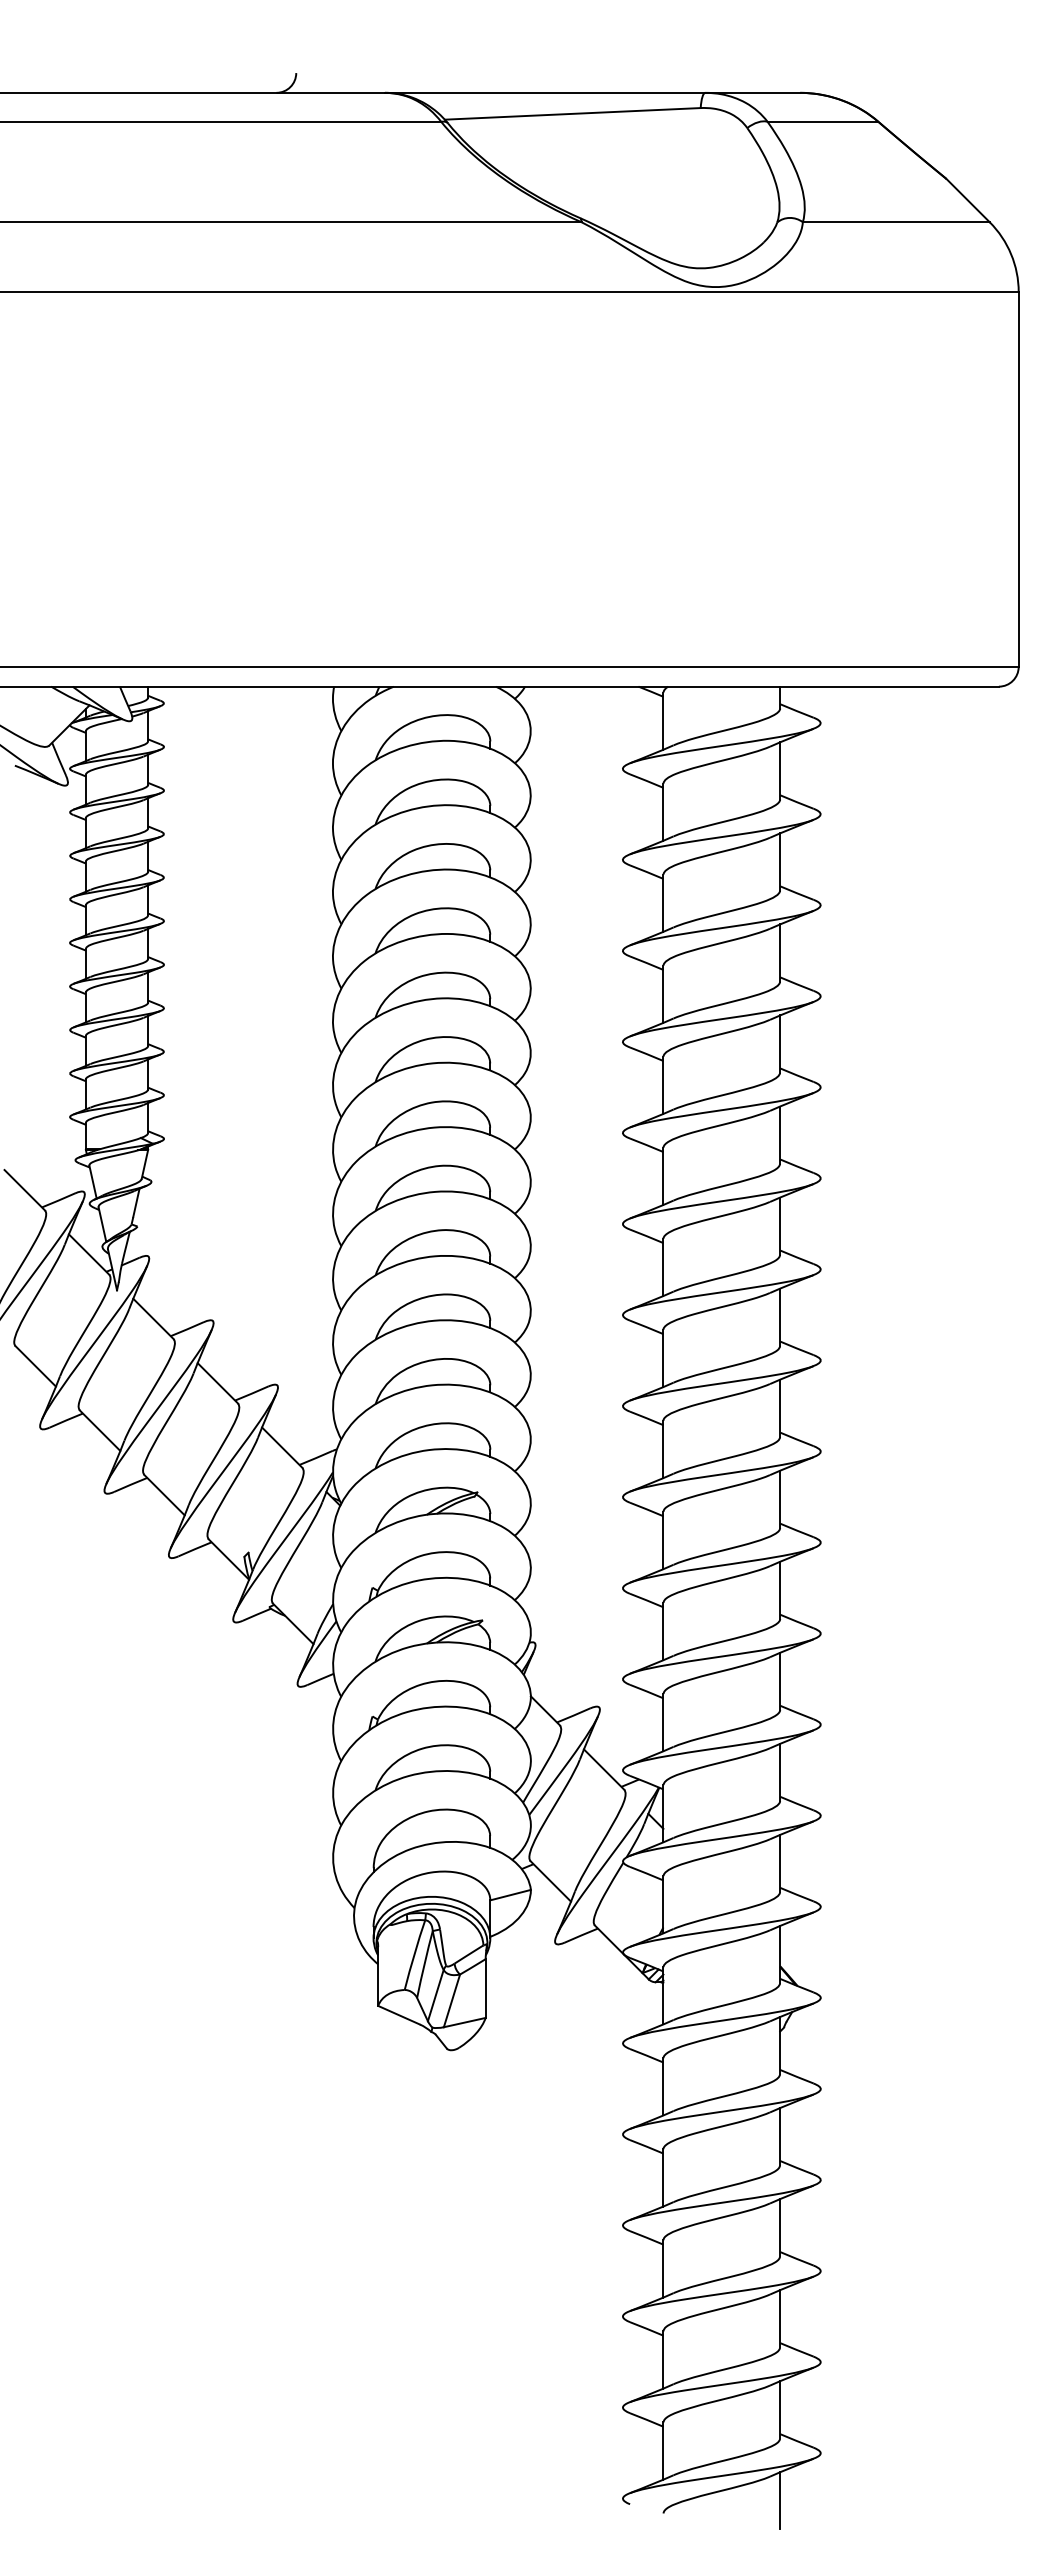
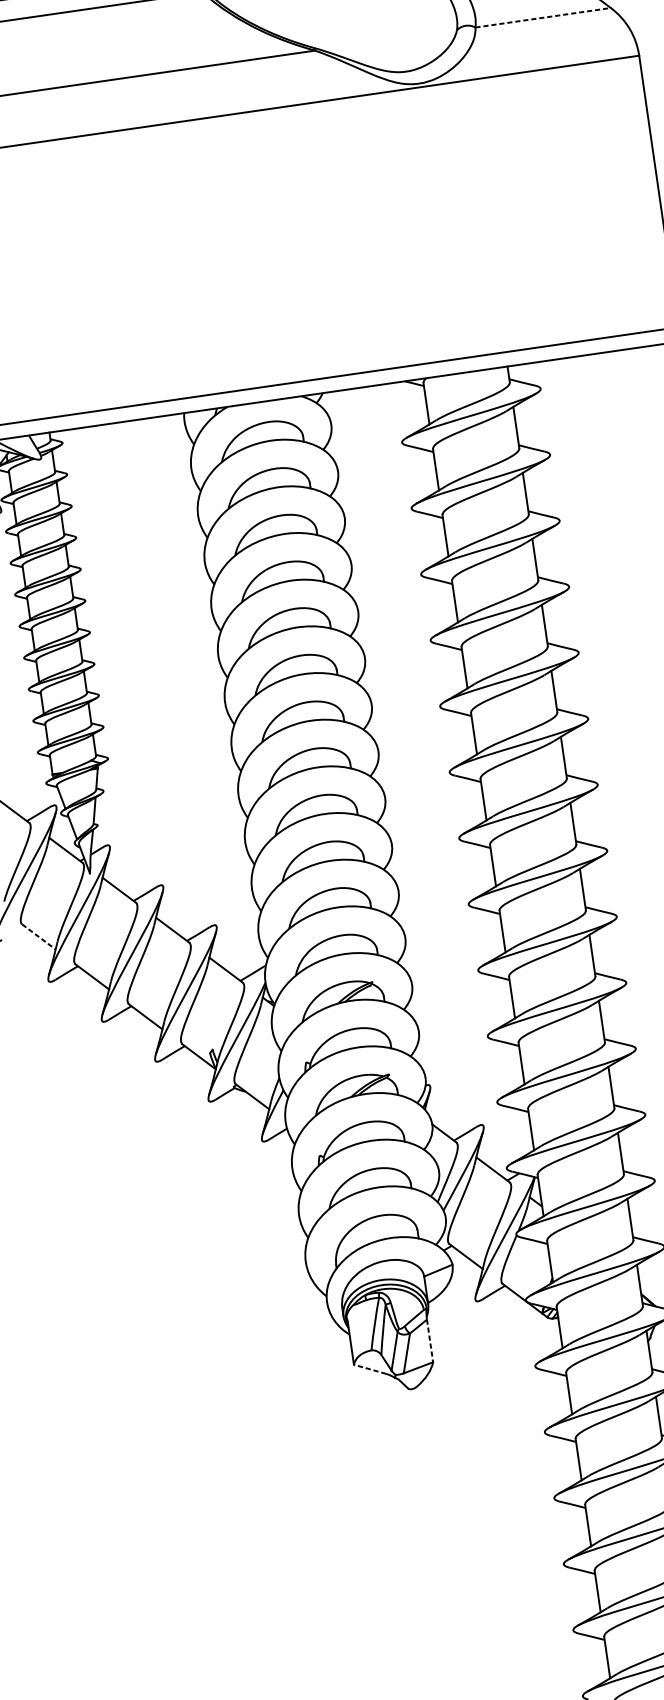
line: (896, 222) -> (543, 17), solid -> dashed
line: (35, 1366) -> (38, 937), solid -> dashed
line: (485, 1989) -> (430, 1341), solid -> dashed
line: (399, 2015) -> (370, 1369), solid -> dashed

